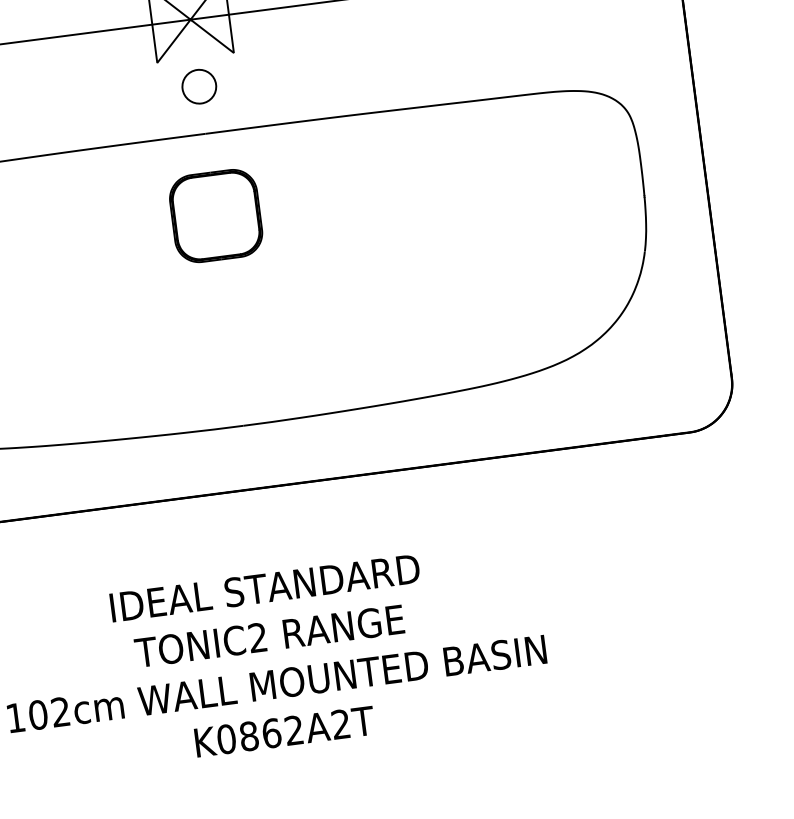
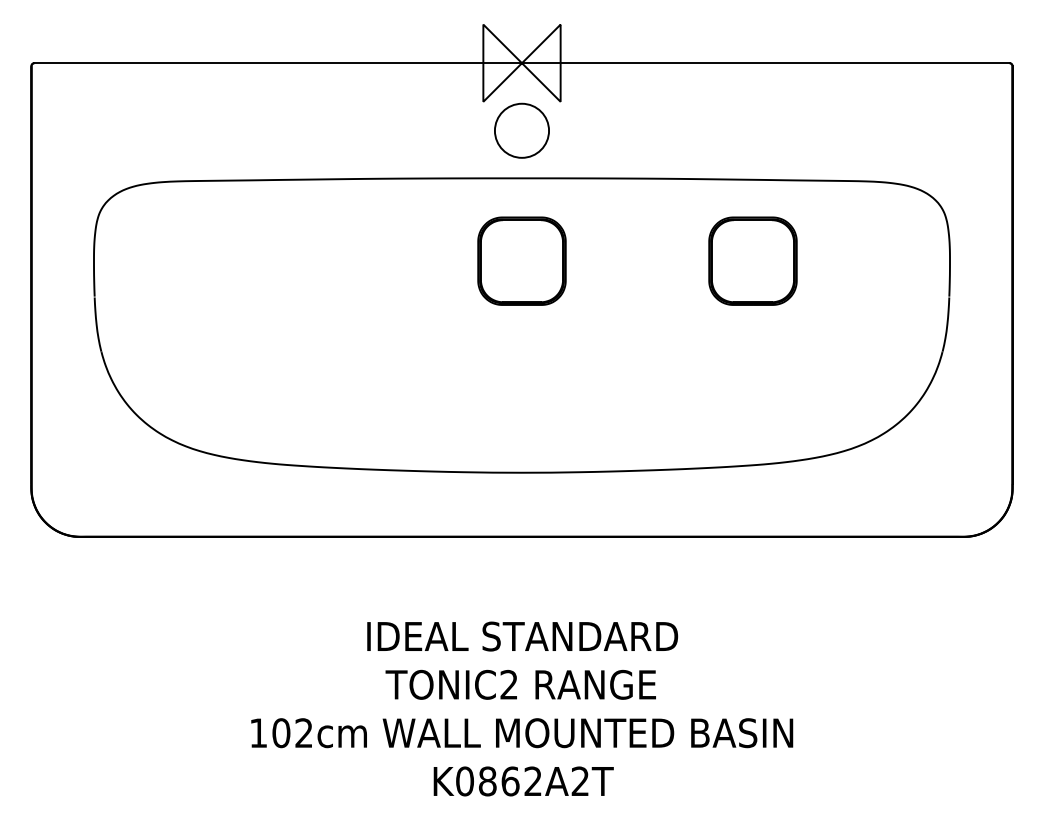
circle: (198, 86) -> (521, 130), size x1.6
part: (444, 185) -> (752, 260), added

